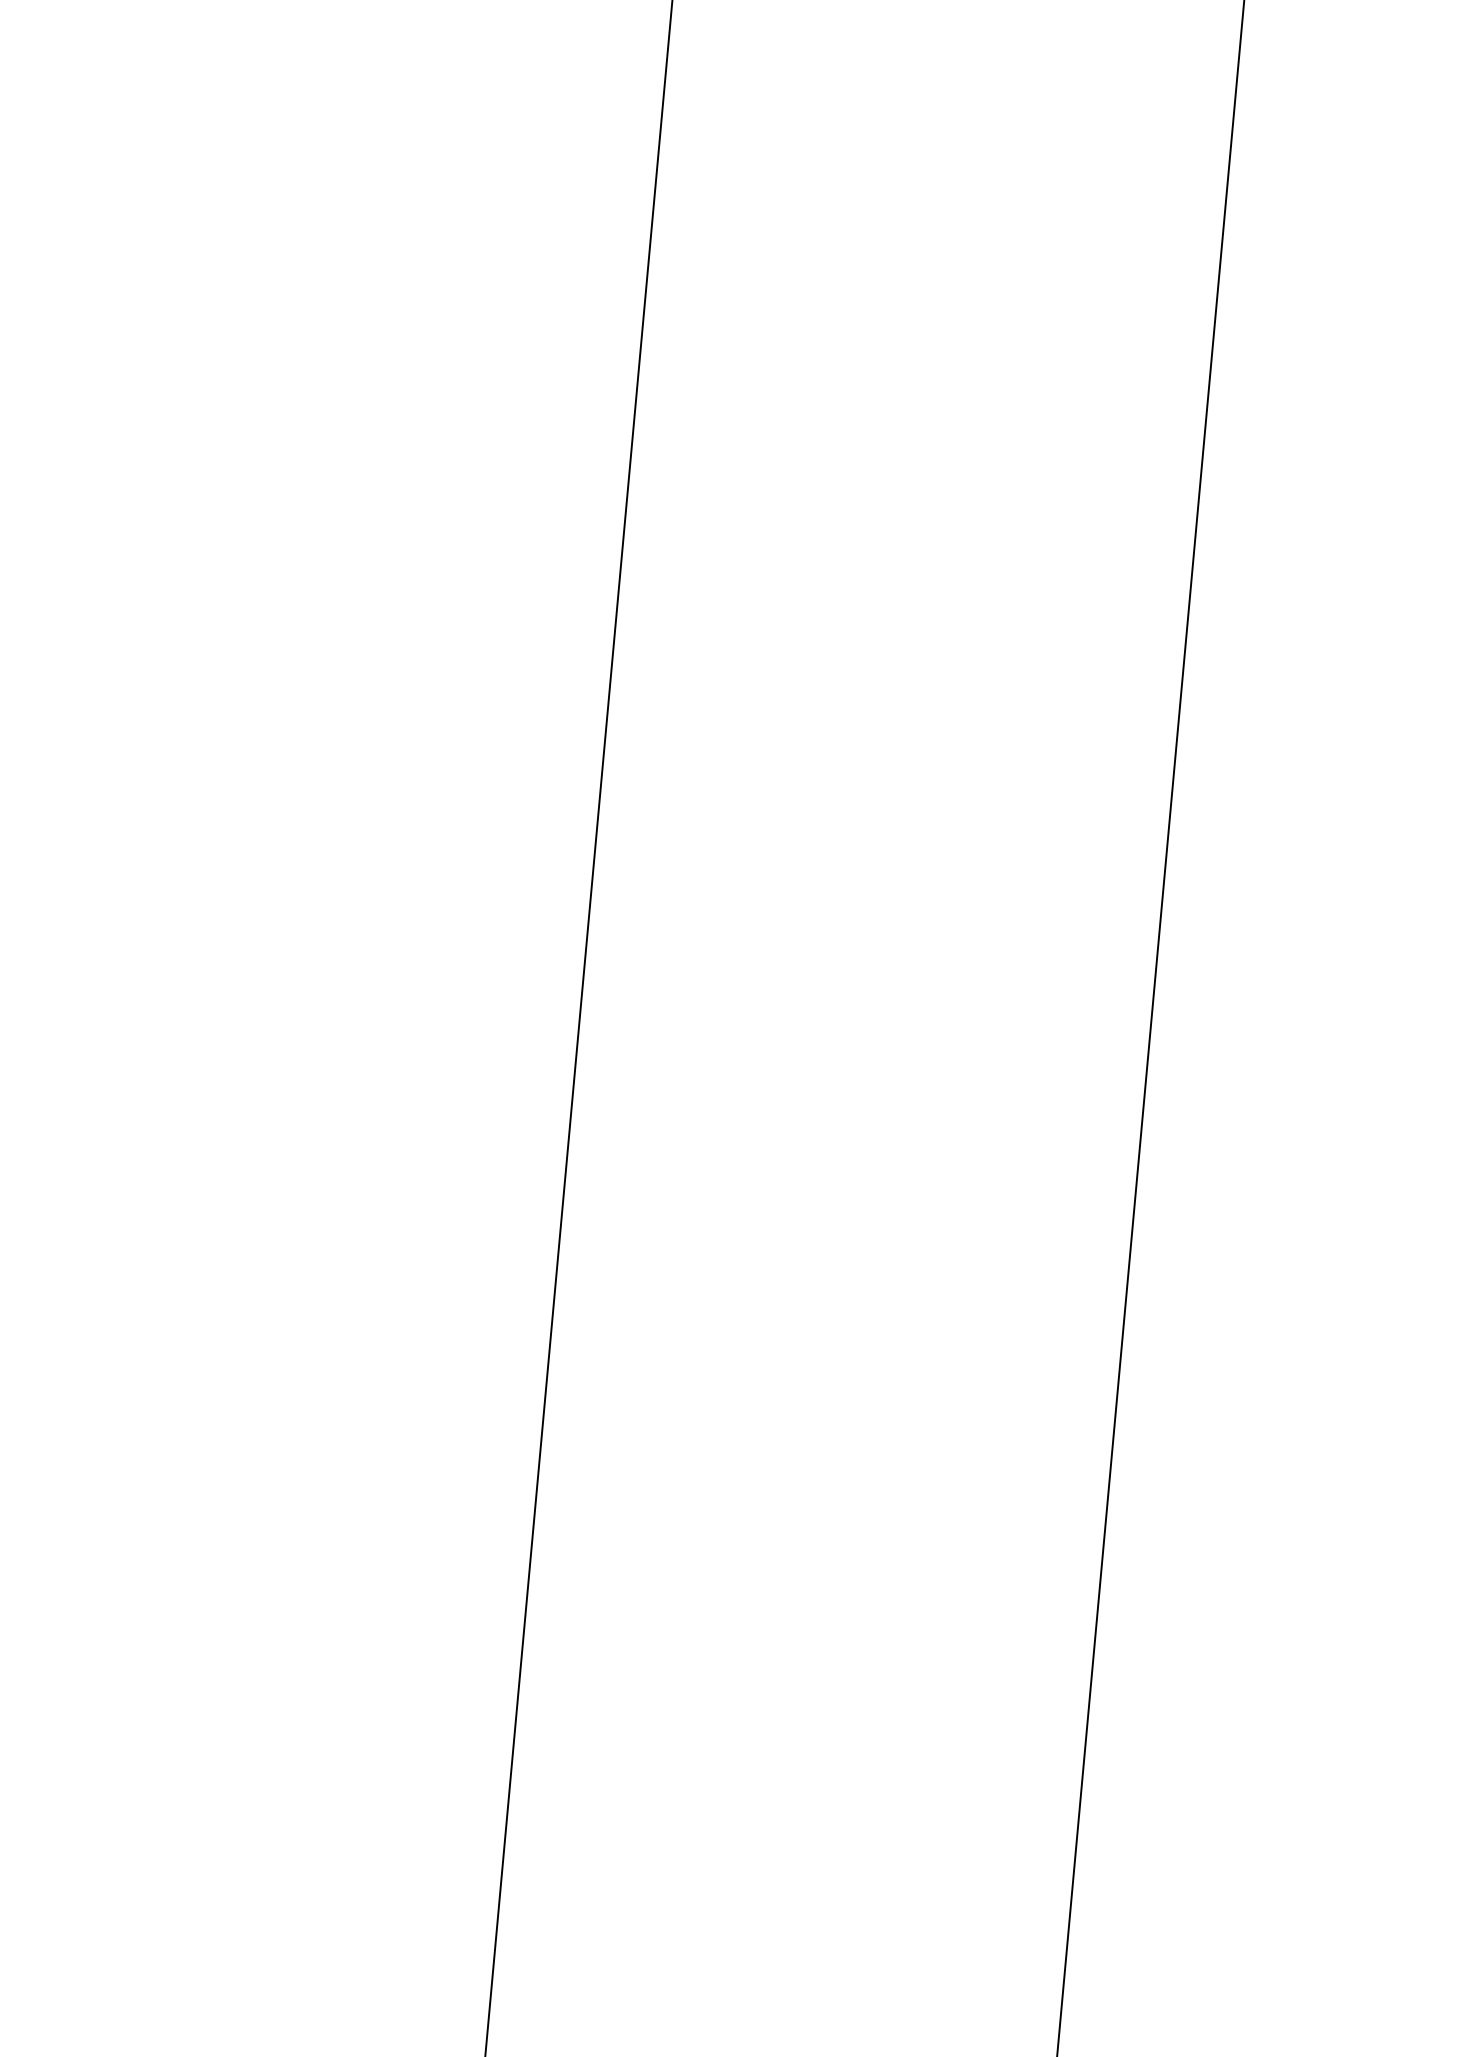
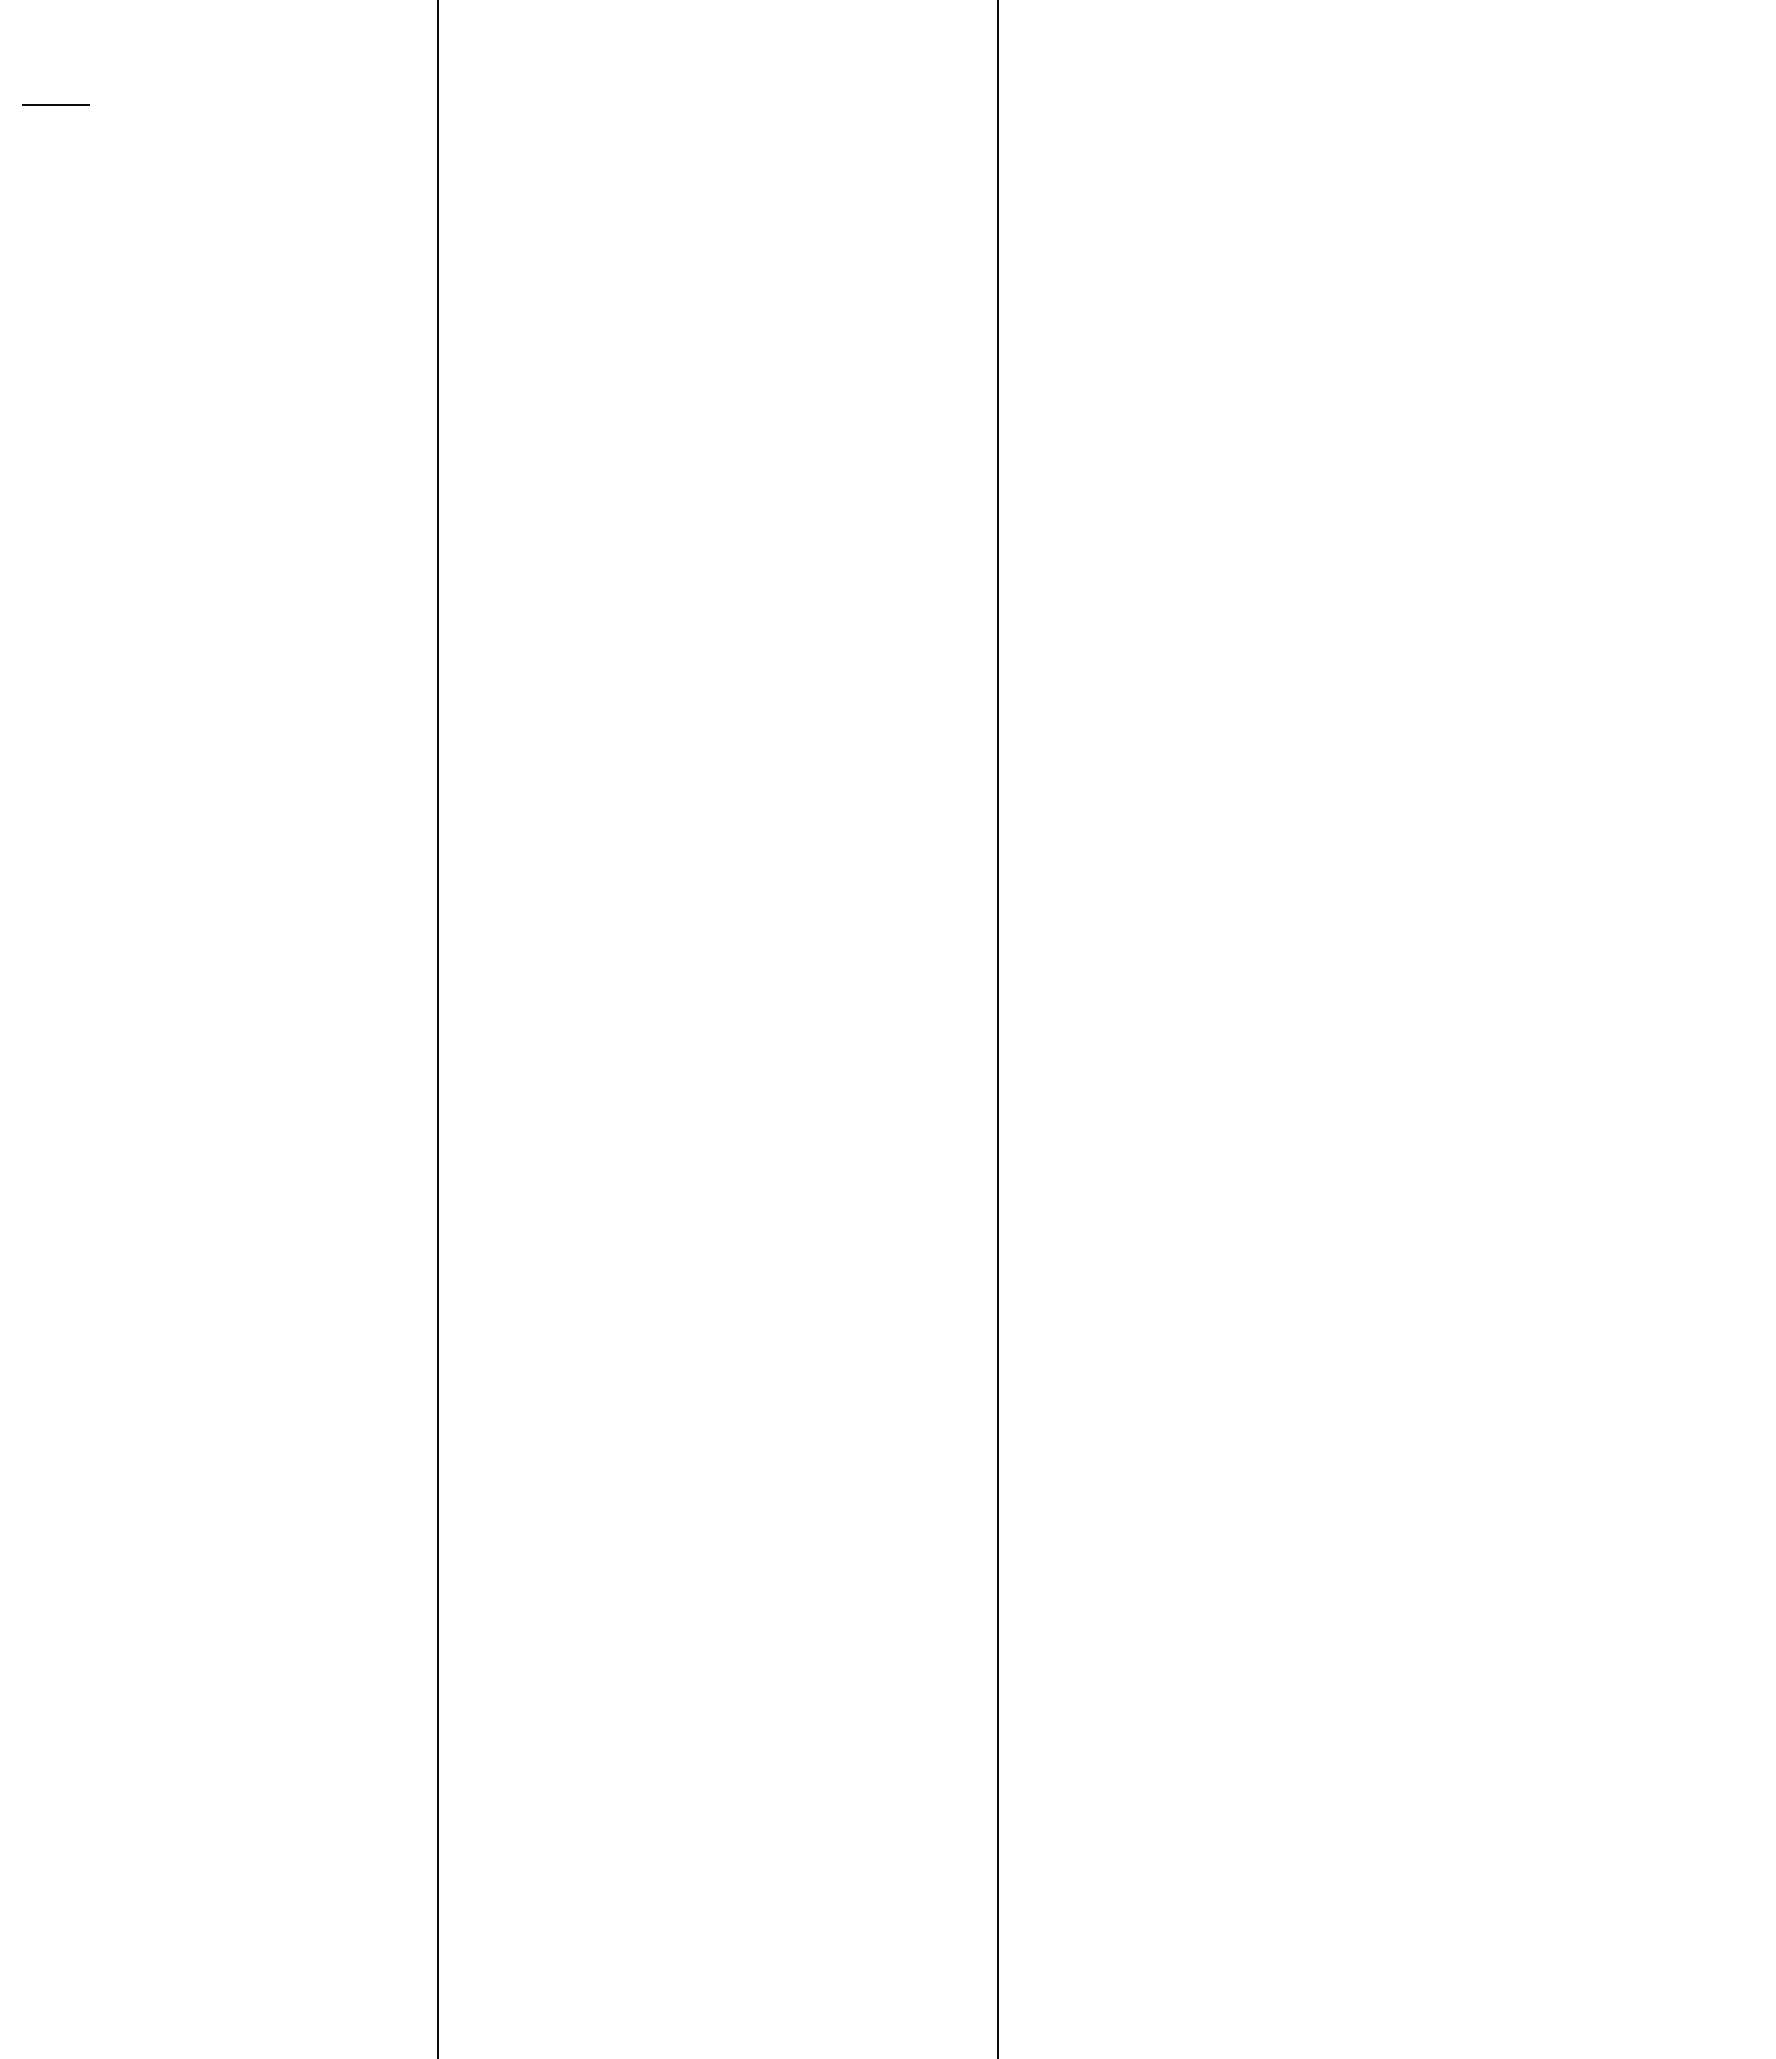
line: (266, 177) -> (56, 104), added

